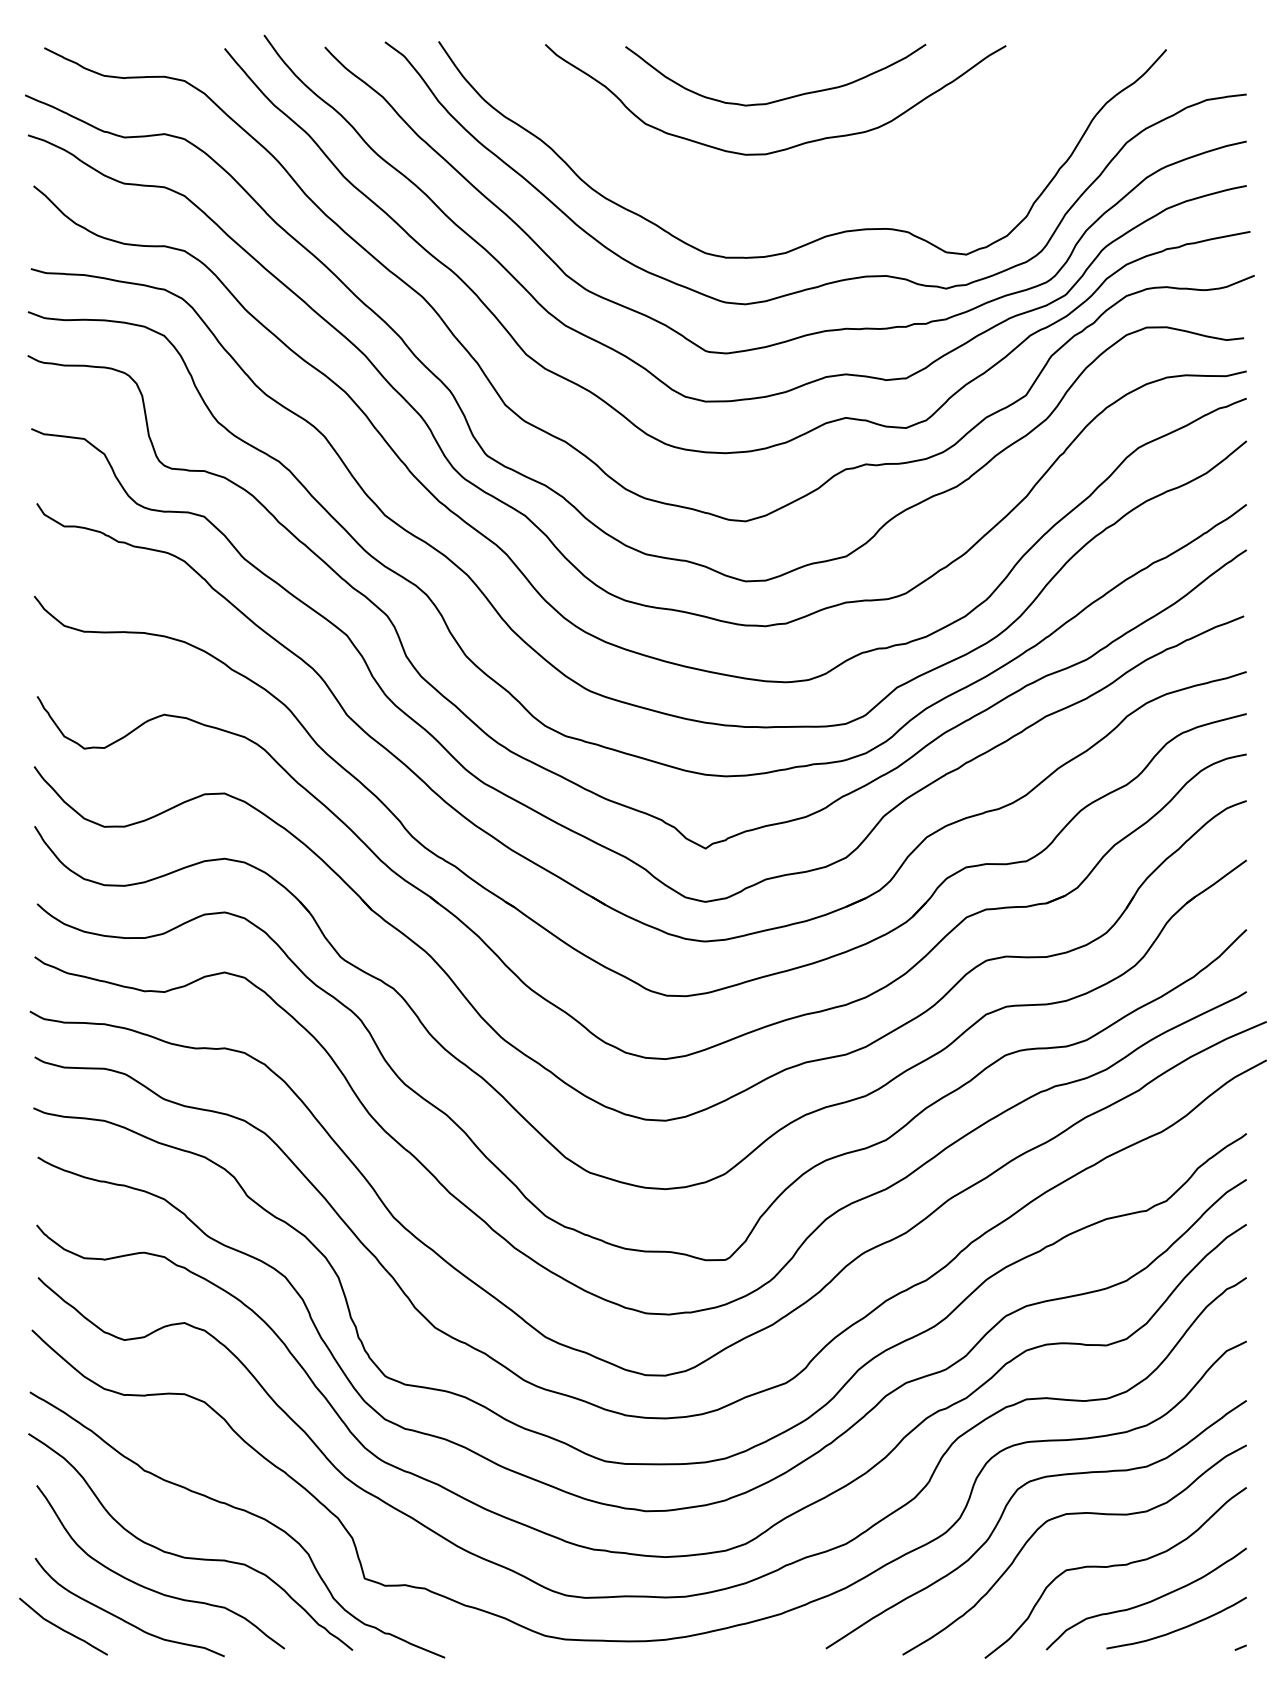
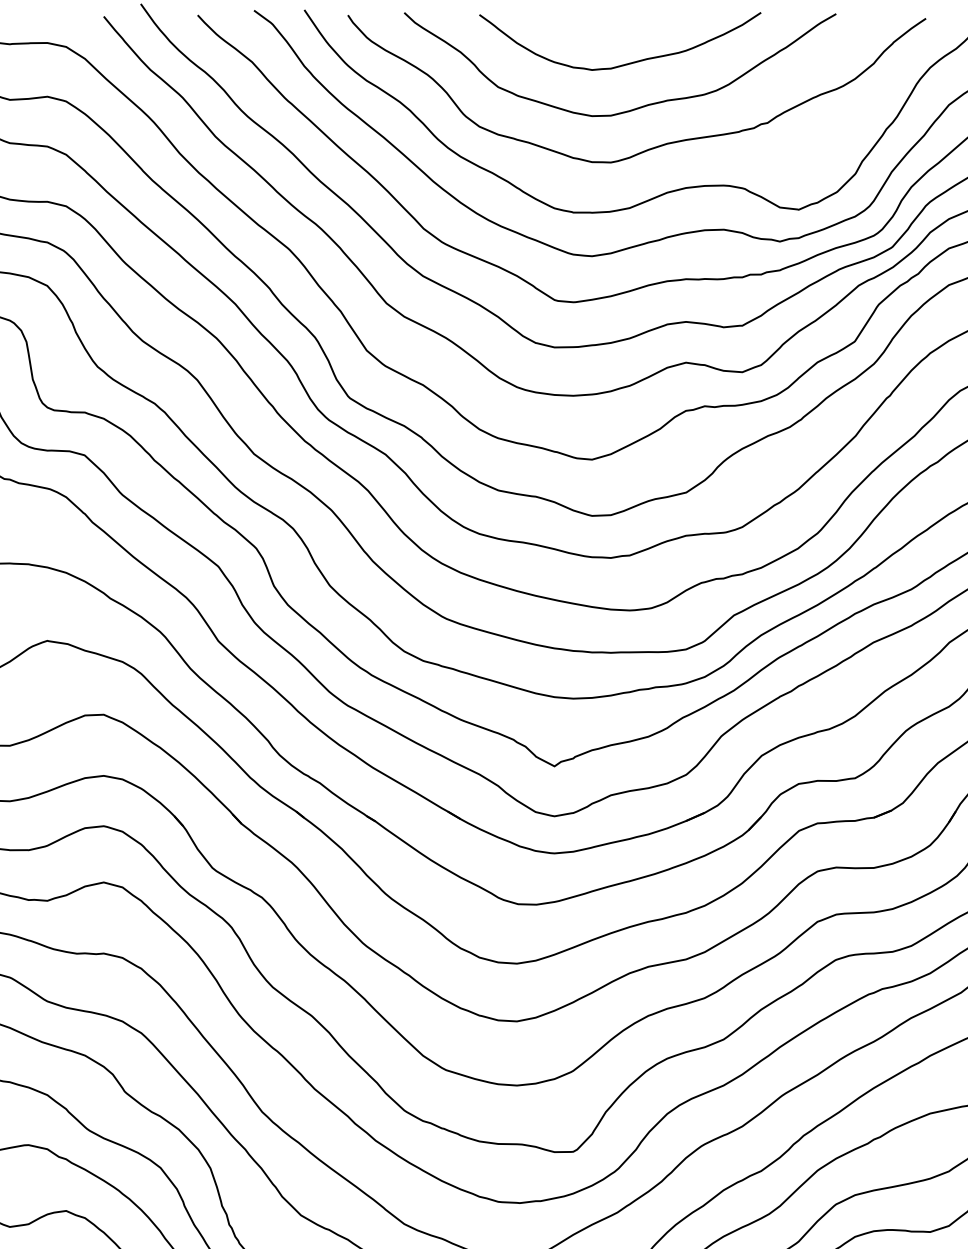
curve: (815, 186) -> (657, 145), added

